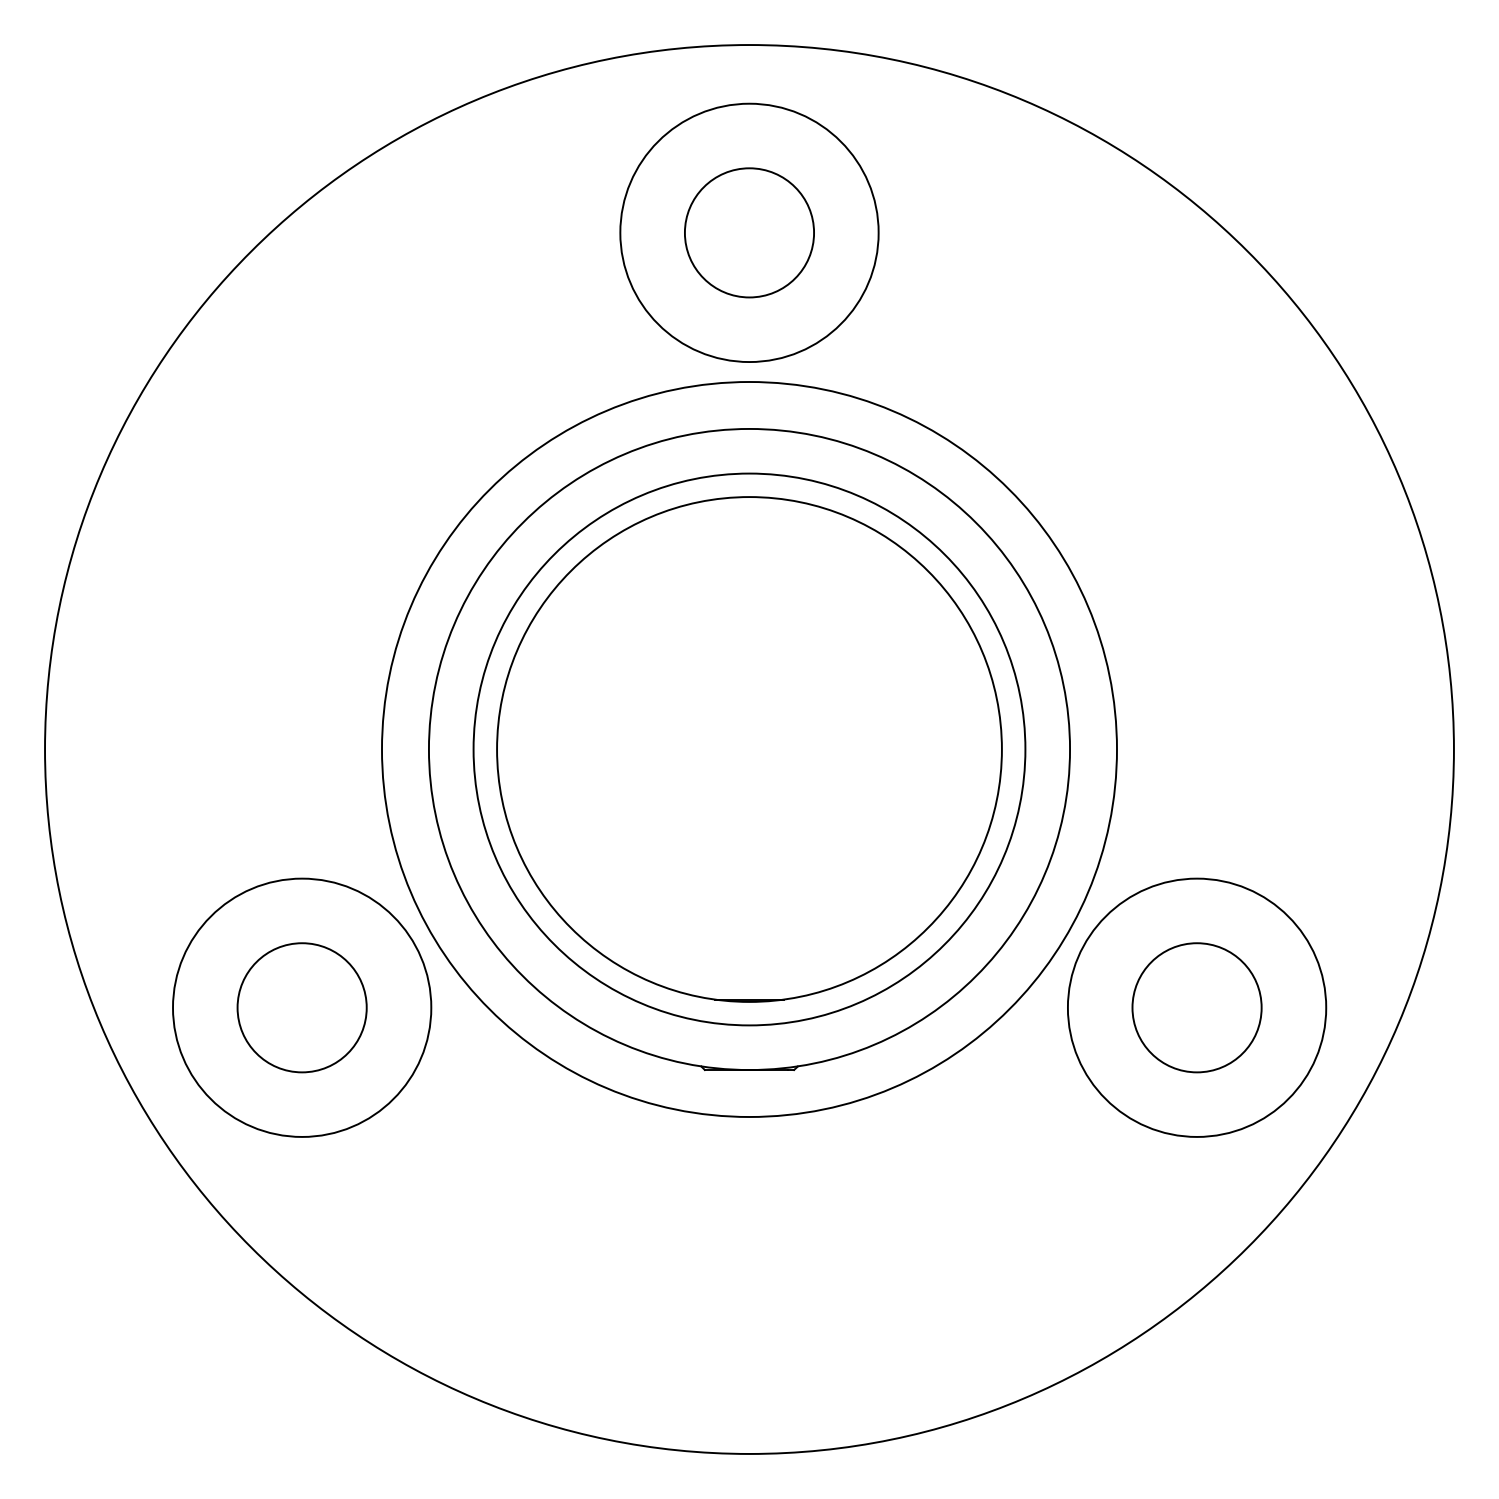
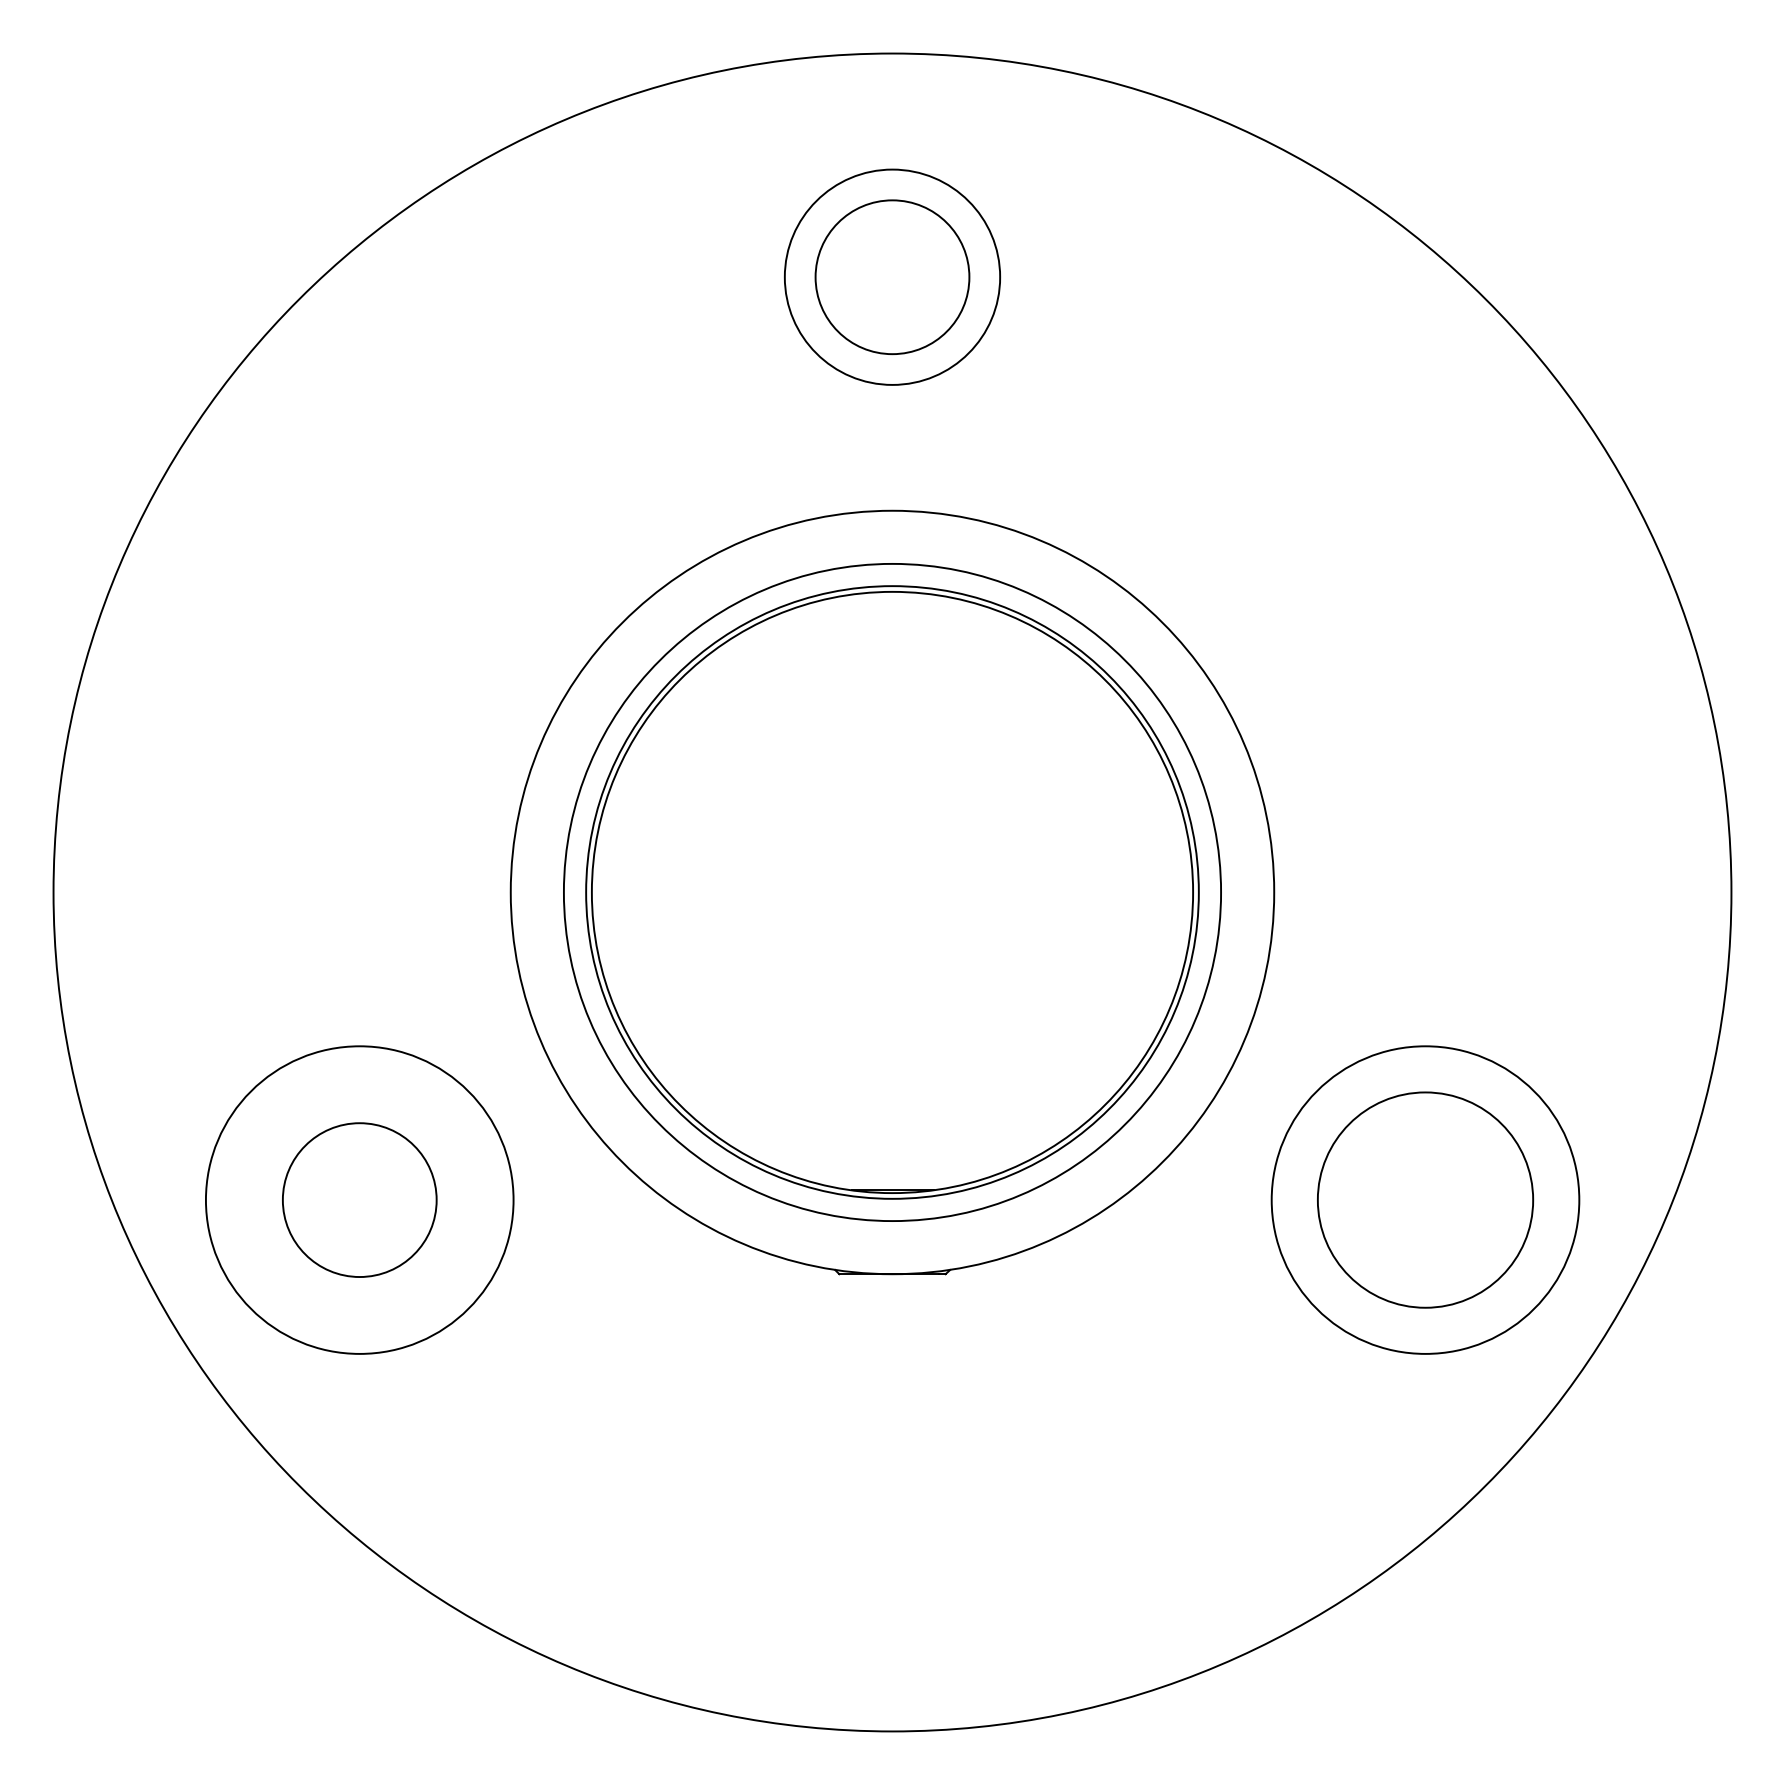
circle: (749, 233) -> (892, 277), size x0.7
circle: (749, 749) -> (892, 892), size x0.7
circle: (1197, 1008) -> (1425, 1200), size x1.4

